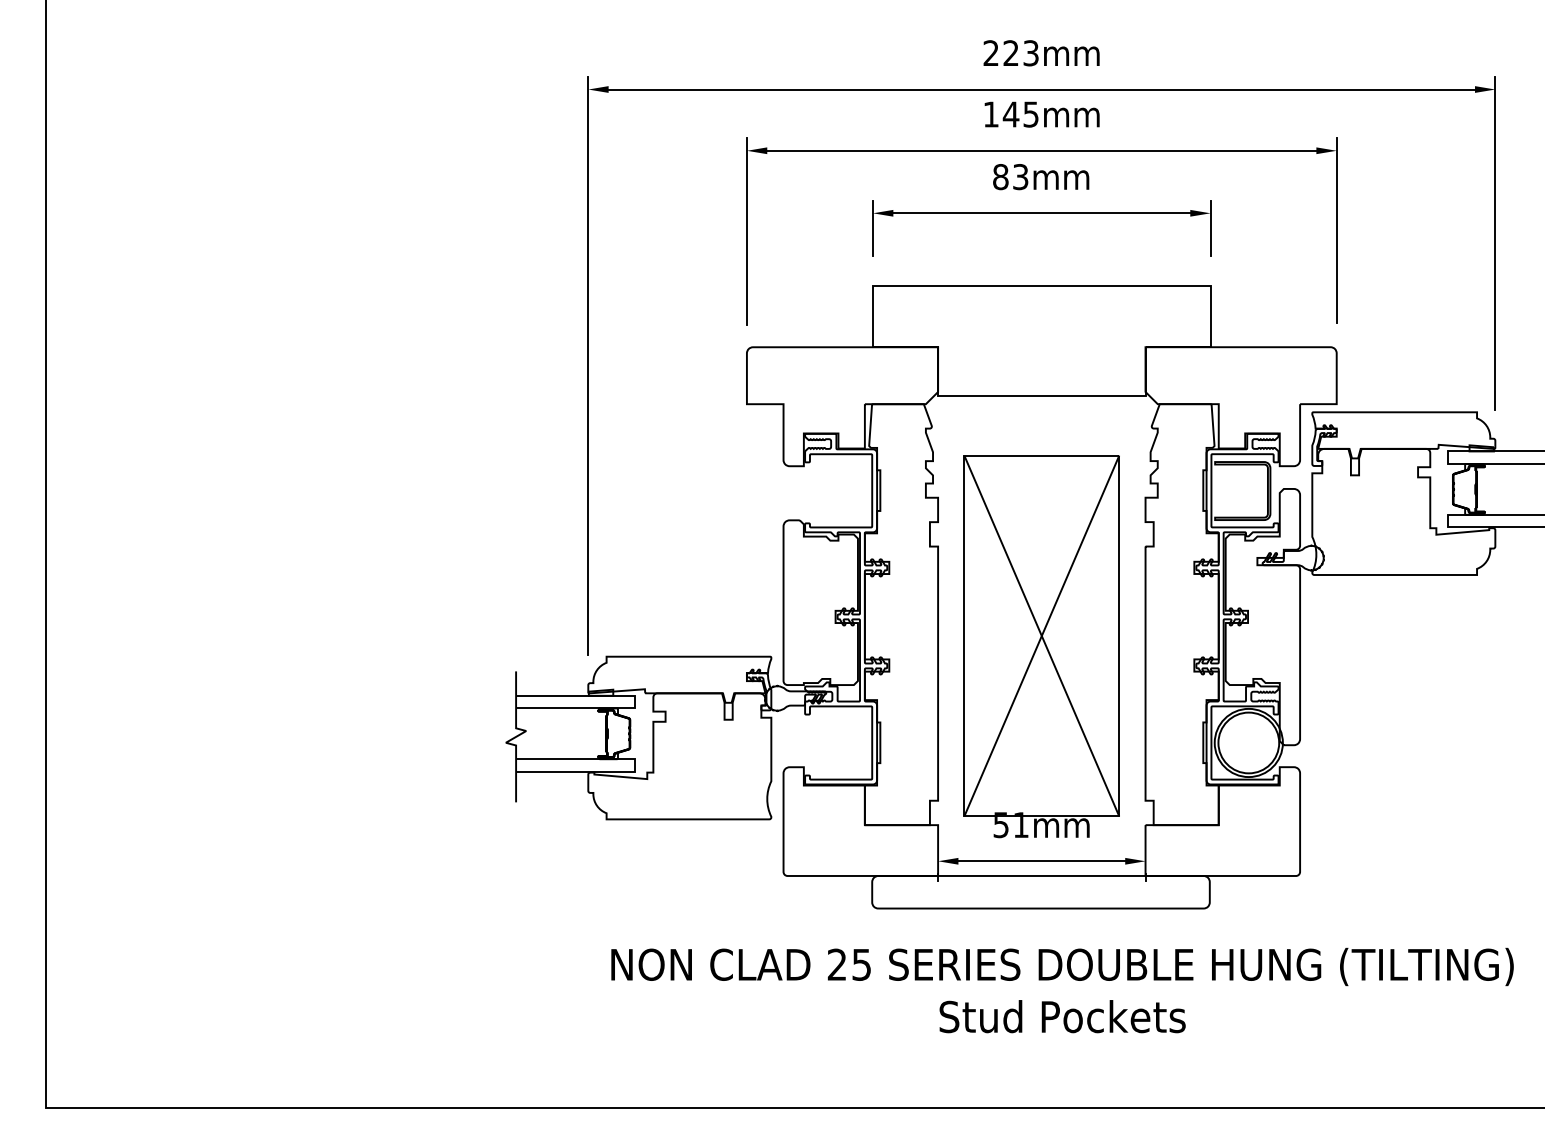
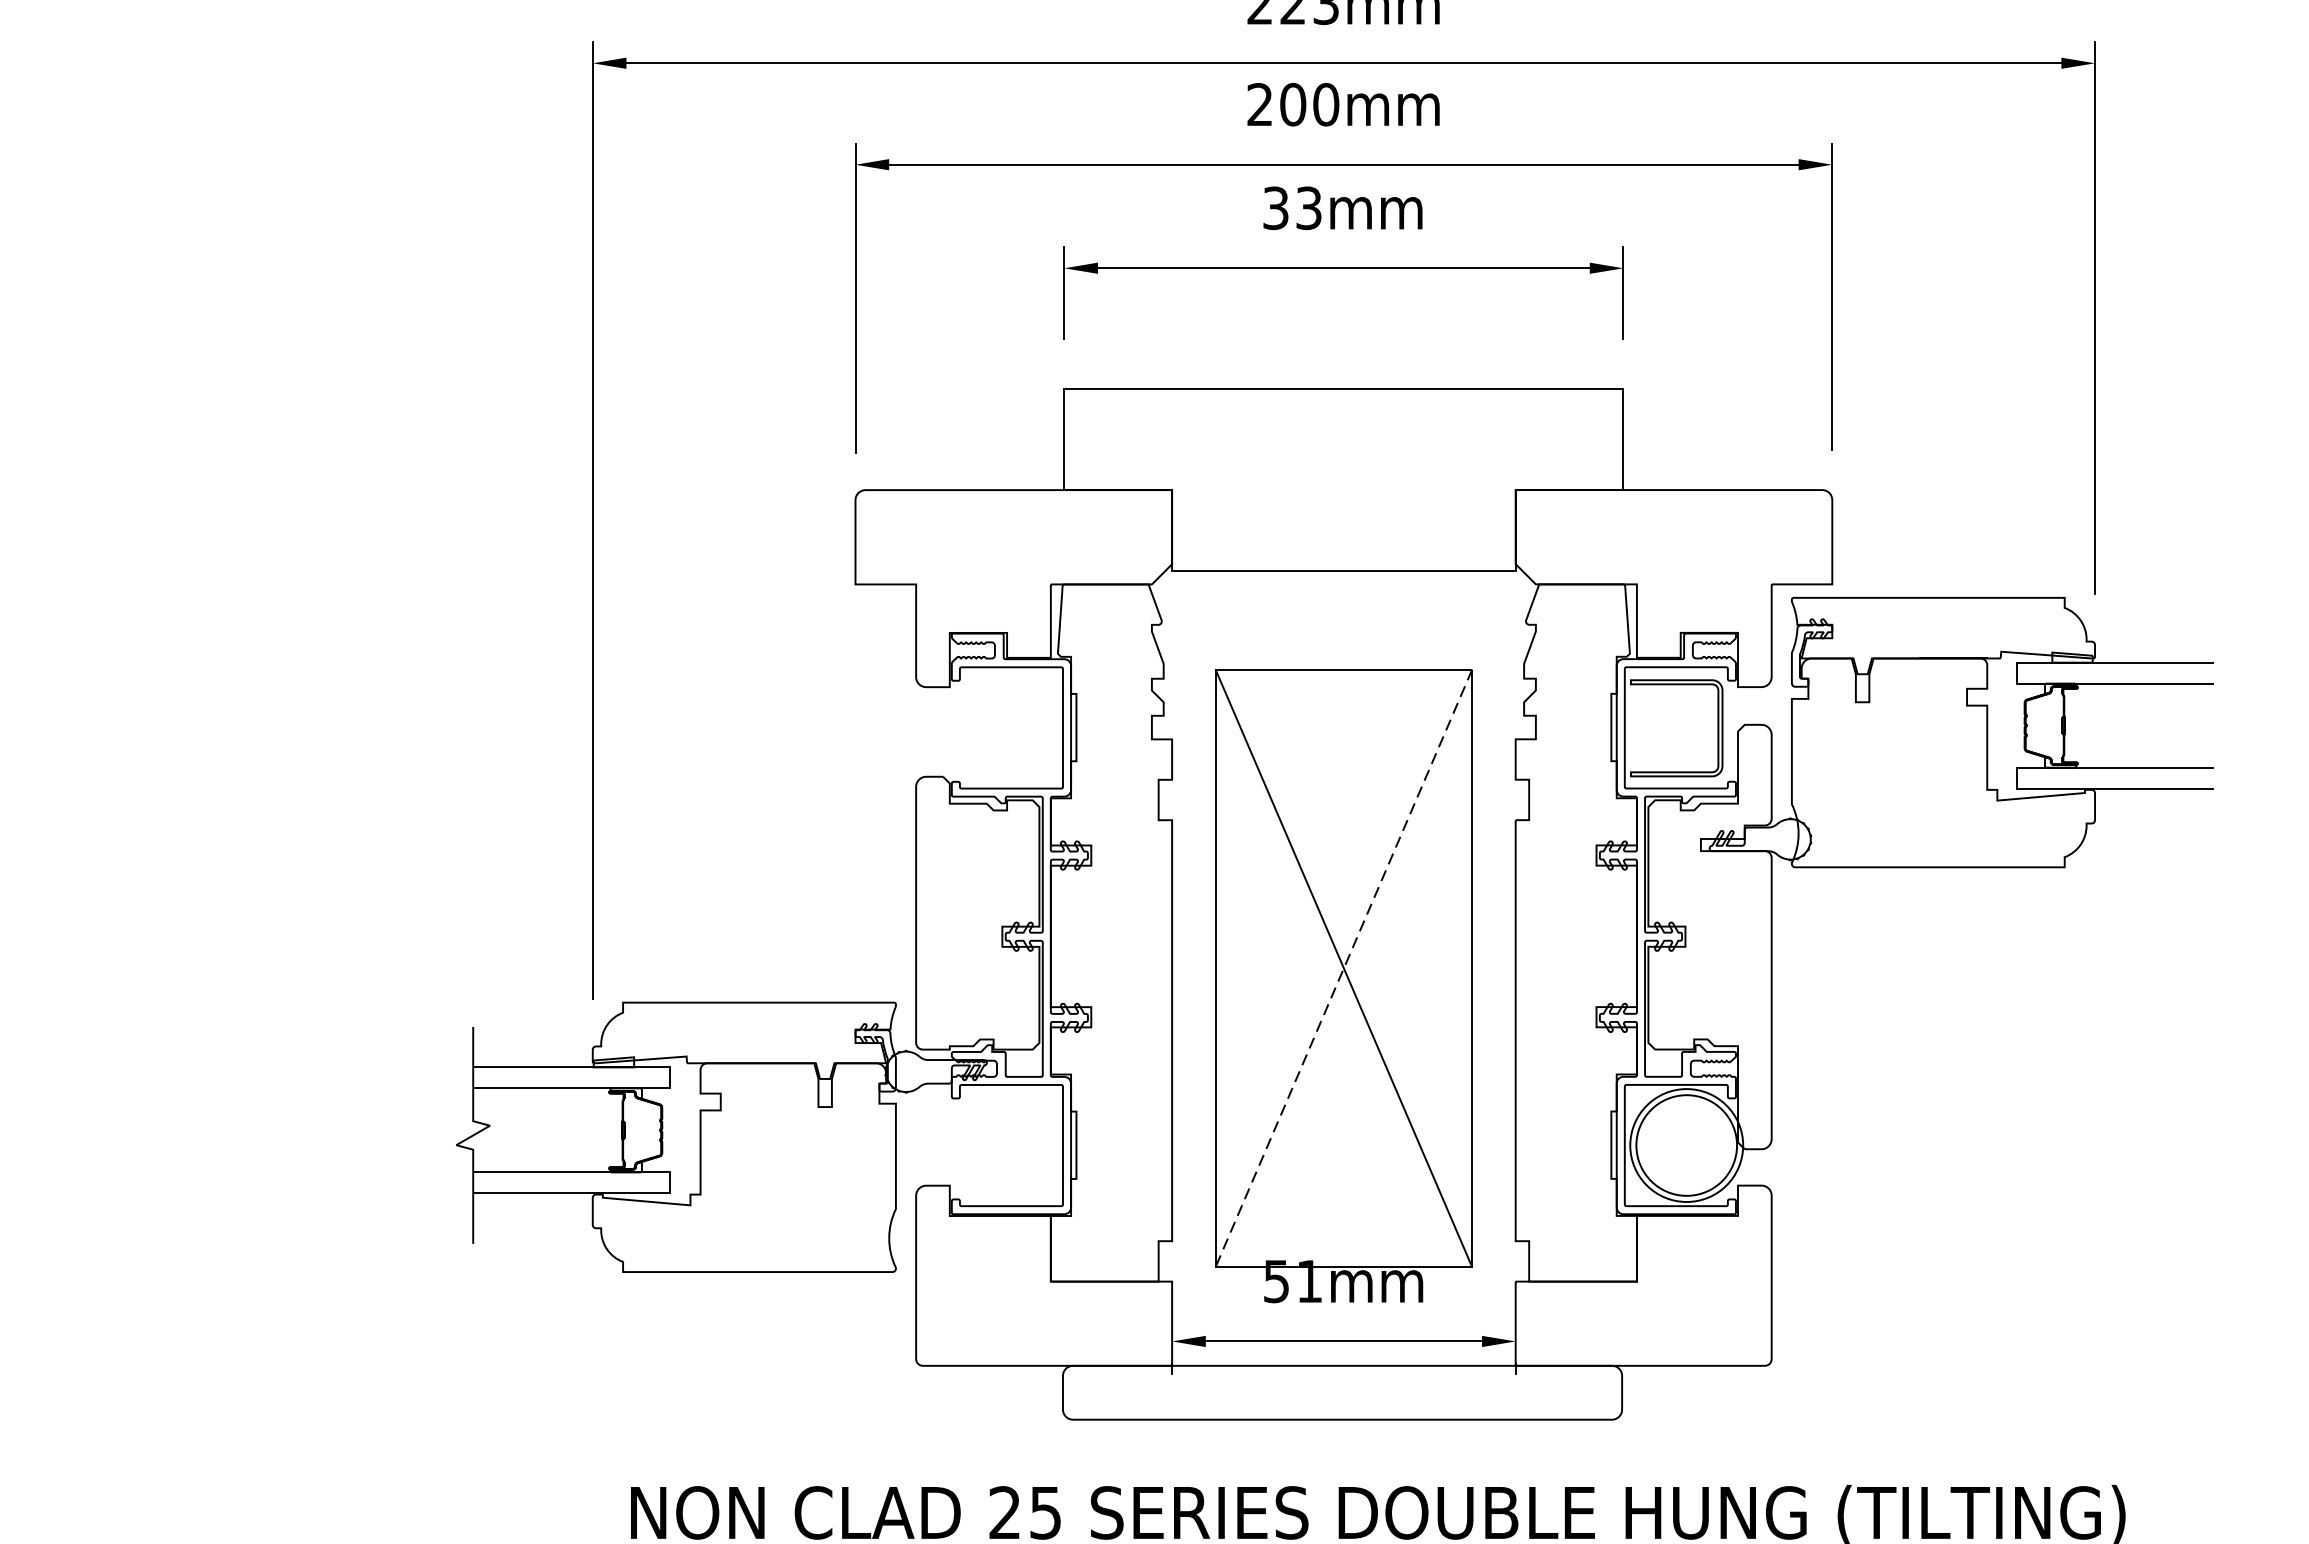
text: (1011, 114) -> (1293, 104), 145mm -> 200mm
text: (1000, 177) -> (1275, 208), 83mm -> 33mm
line: (1041, 636) -> (1343, 969), solid -> dashed

